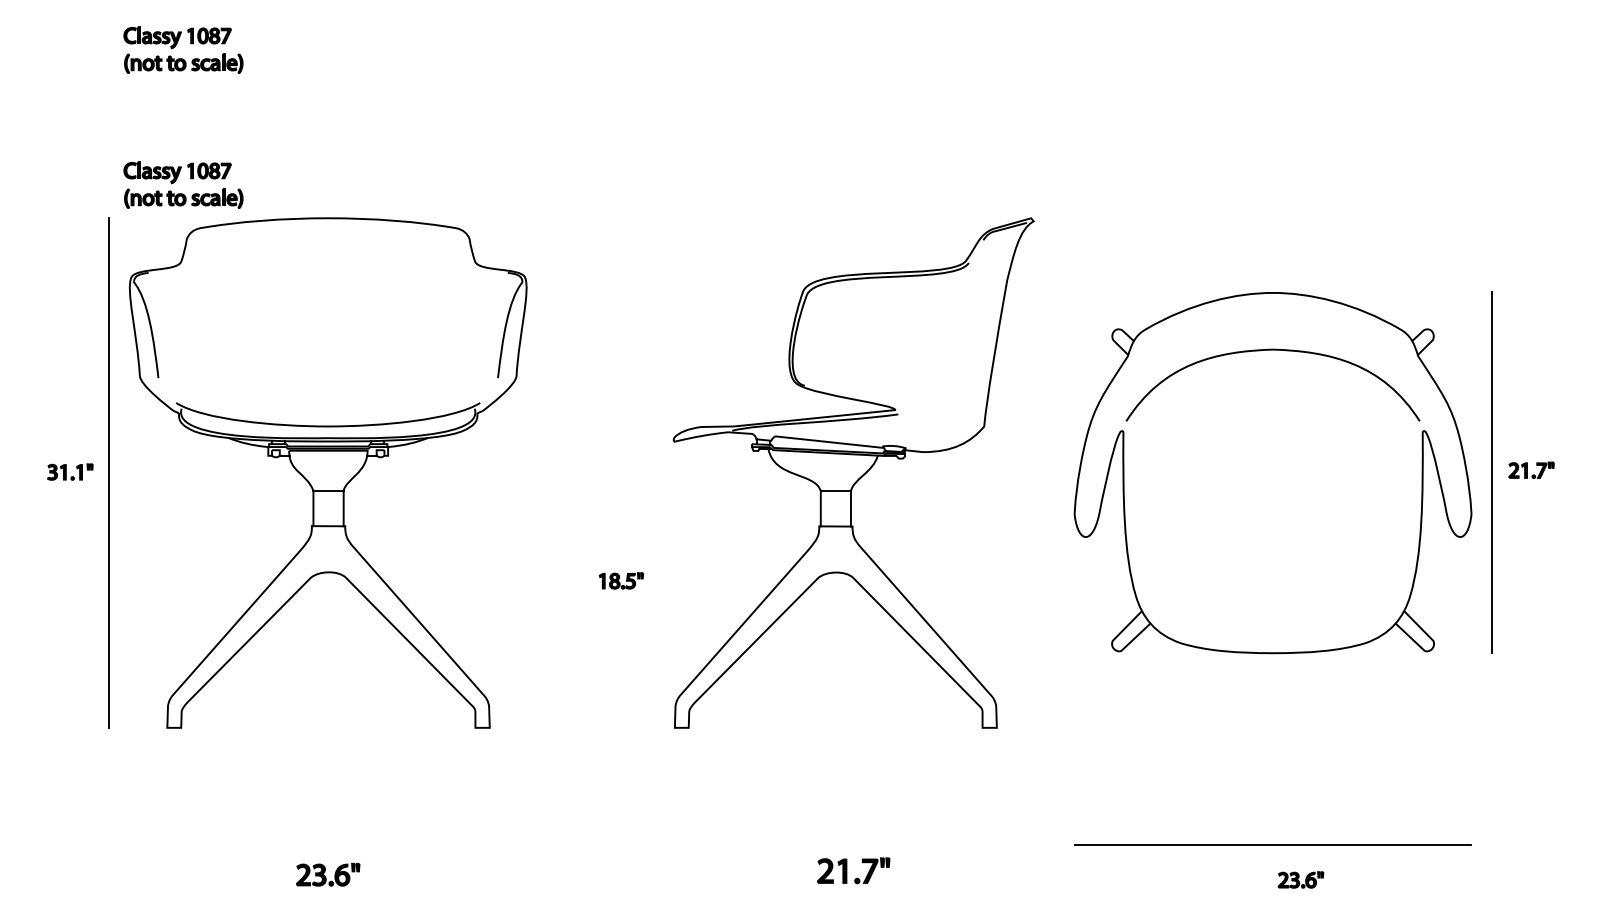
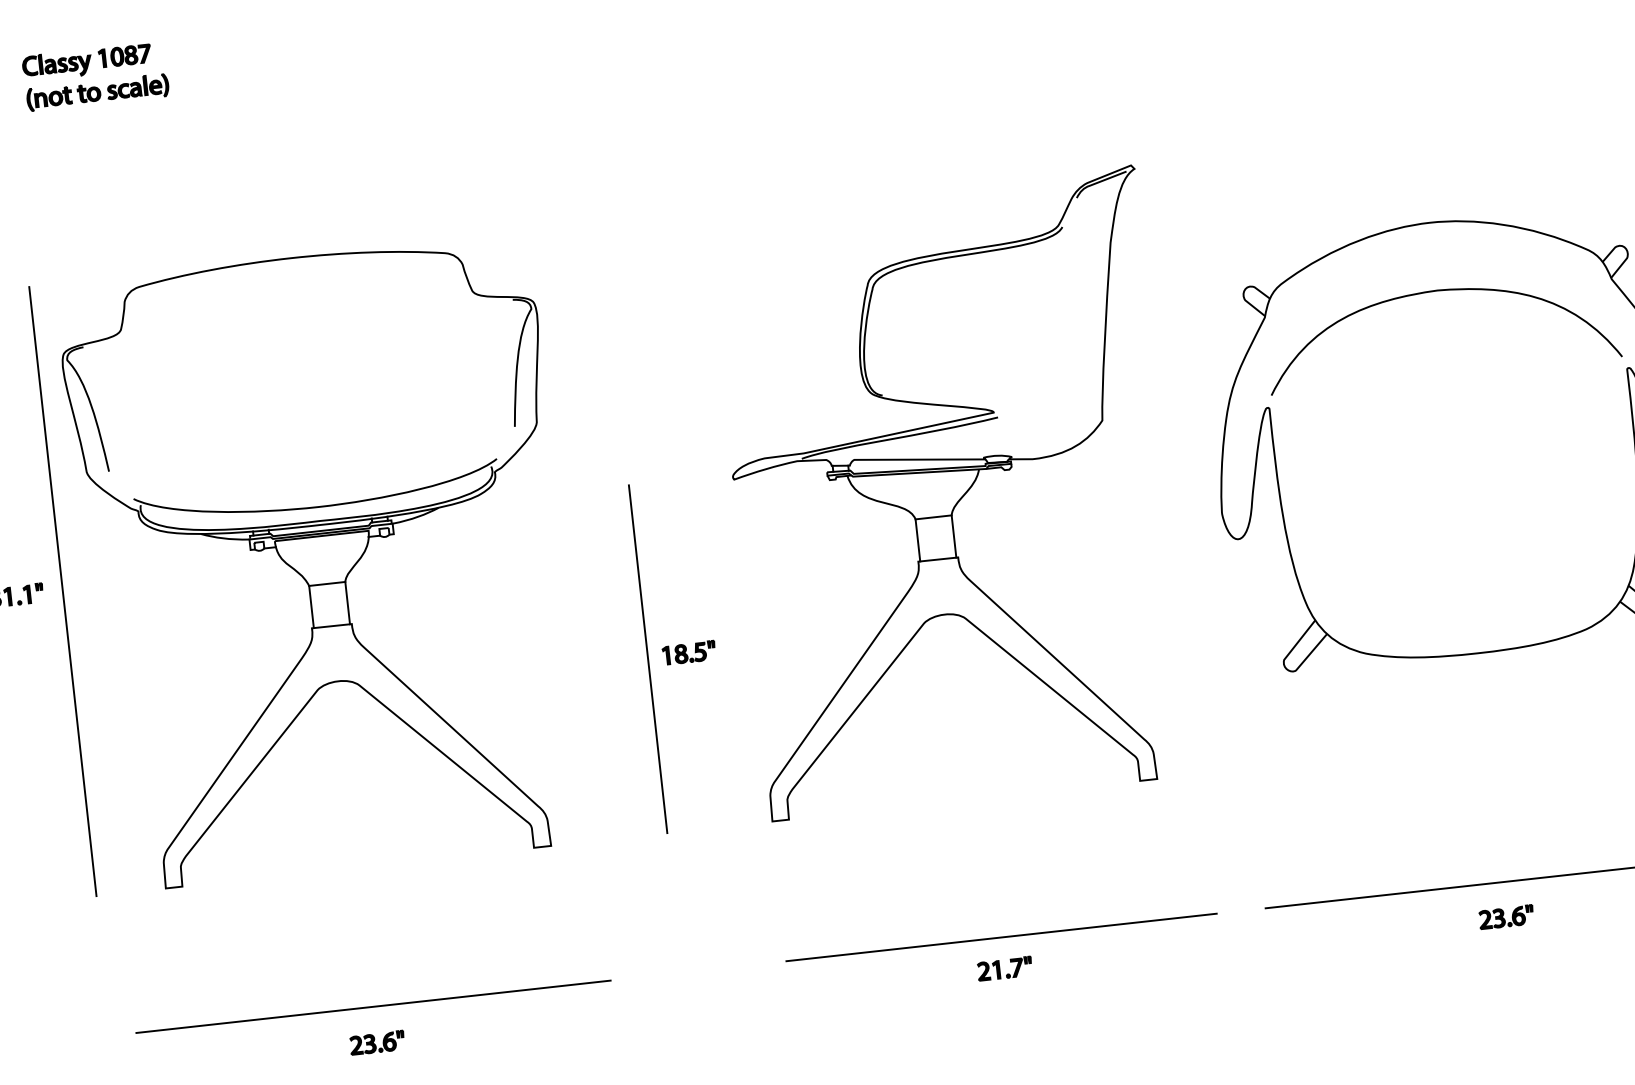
part: (177, 179) -> (105, 231), removed
line: (586, 581) -> (647, 658), added
line: (327, 844) -> (372, 1006), added
line: (853, 844) -> (1001, 937), added
part: (853, 870) -> (1004, 968), size x0.62
part: (327, 874) -> (376, 1042), size x0.71
part: (1300, 879) -> (1505, 916), moved

